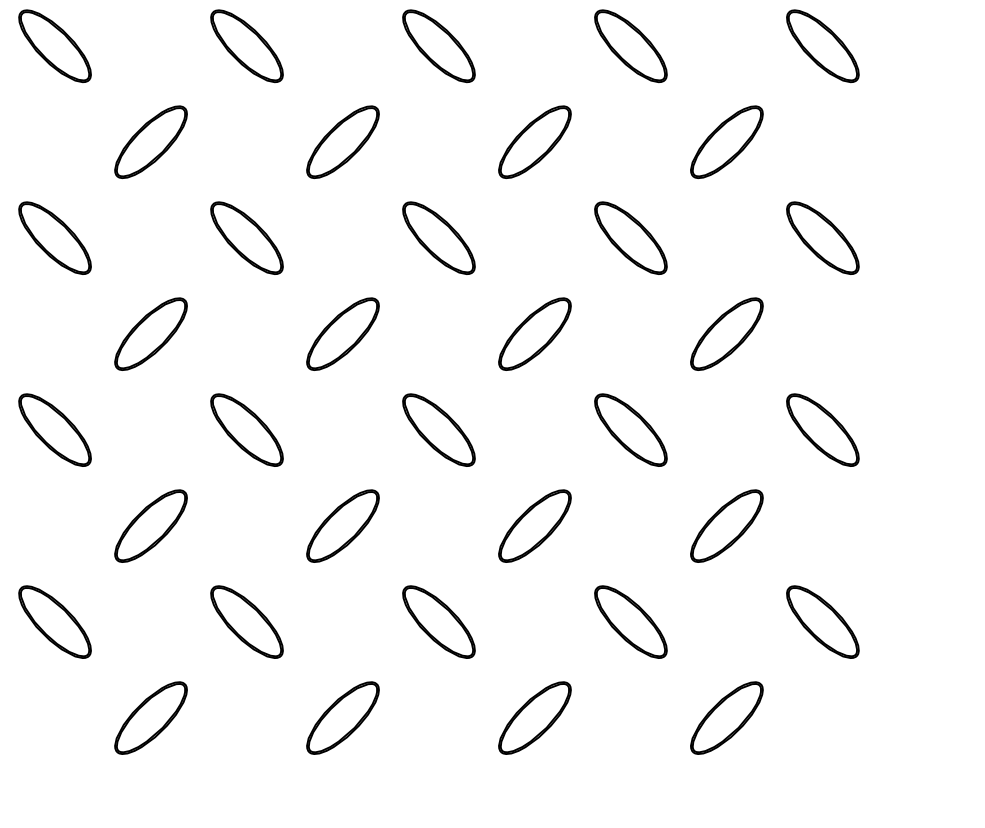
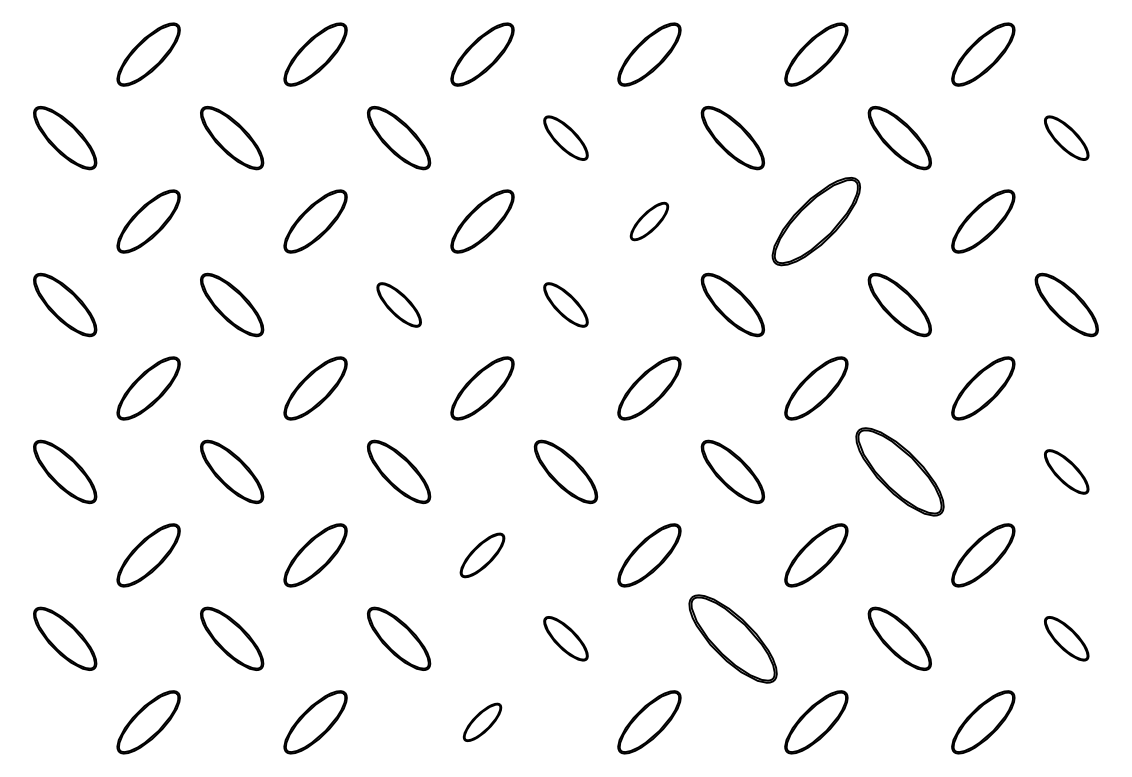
part: (246, 46) -> (565, 138), size x0.7
part: (822, 46) -> (1066, 138), size x0.7
part: (343, 142) -> (649, 221), size x0.6
part: (535, 142) -> (816, 221), size x1.4
part: (55, 237) -> (399, 304), size x0.7
part: (246, 237) -> (565, 304), size x0.7
part: (630, 429) -> (899, 471), size x1.4
part: (822, 429) -> (1066, 471), size x0.7
part: (151, 526) -> (482, 555), size x0.7
part: (246, 621) -> (565, 638), size x0.7
part: (438, 621) -> (732, 638), size x1.4
part: (822, 621) -> (1066, 638), size x0.7
part: (151, 718) -> (482, 722), size x0.6

